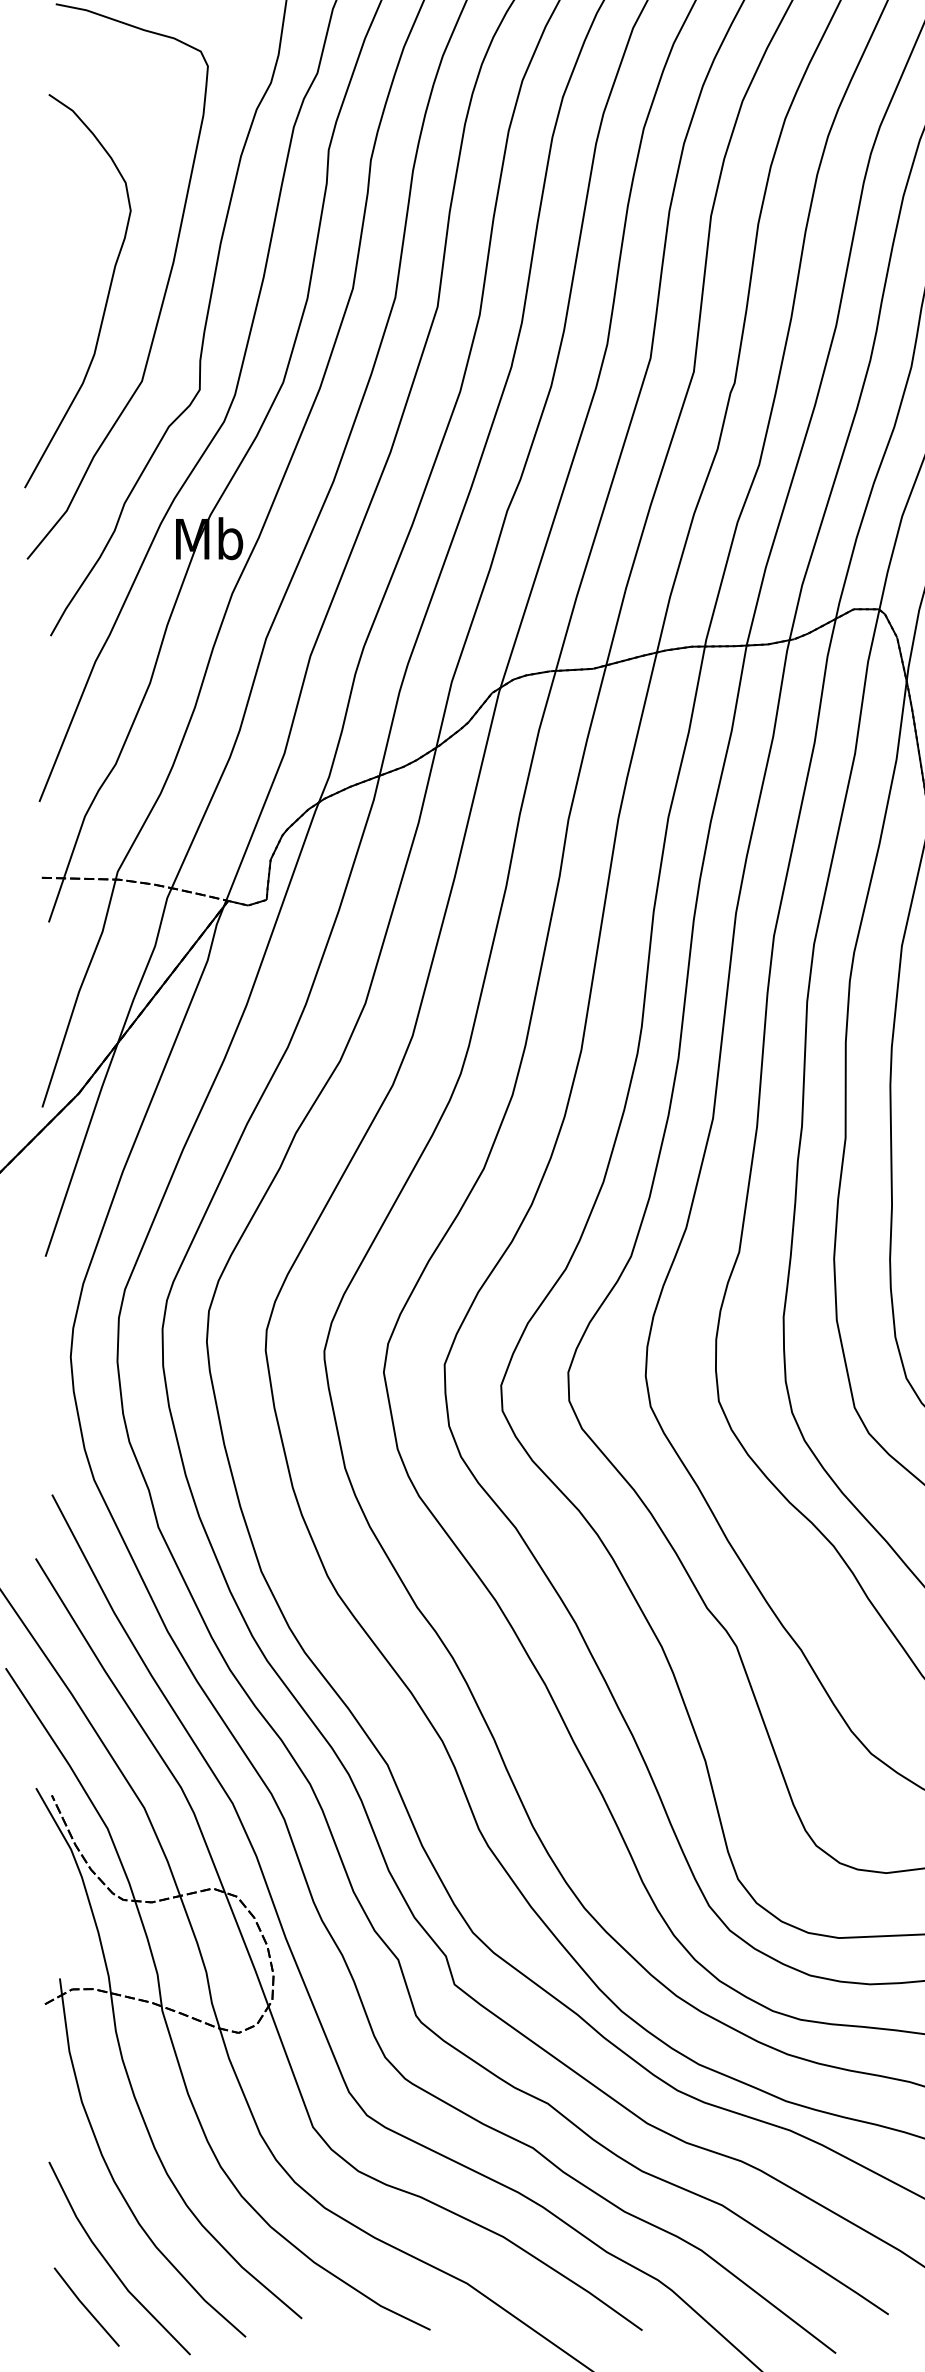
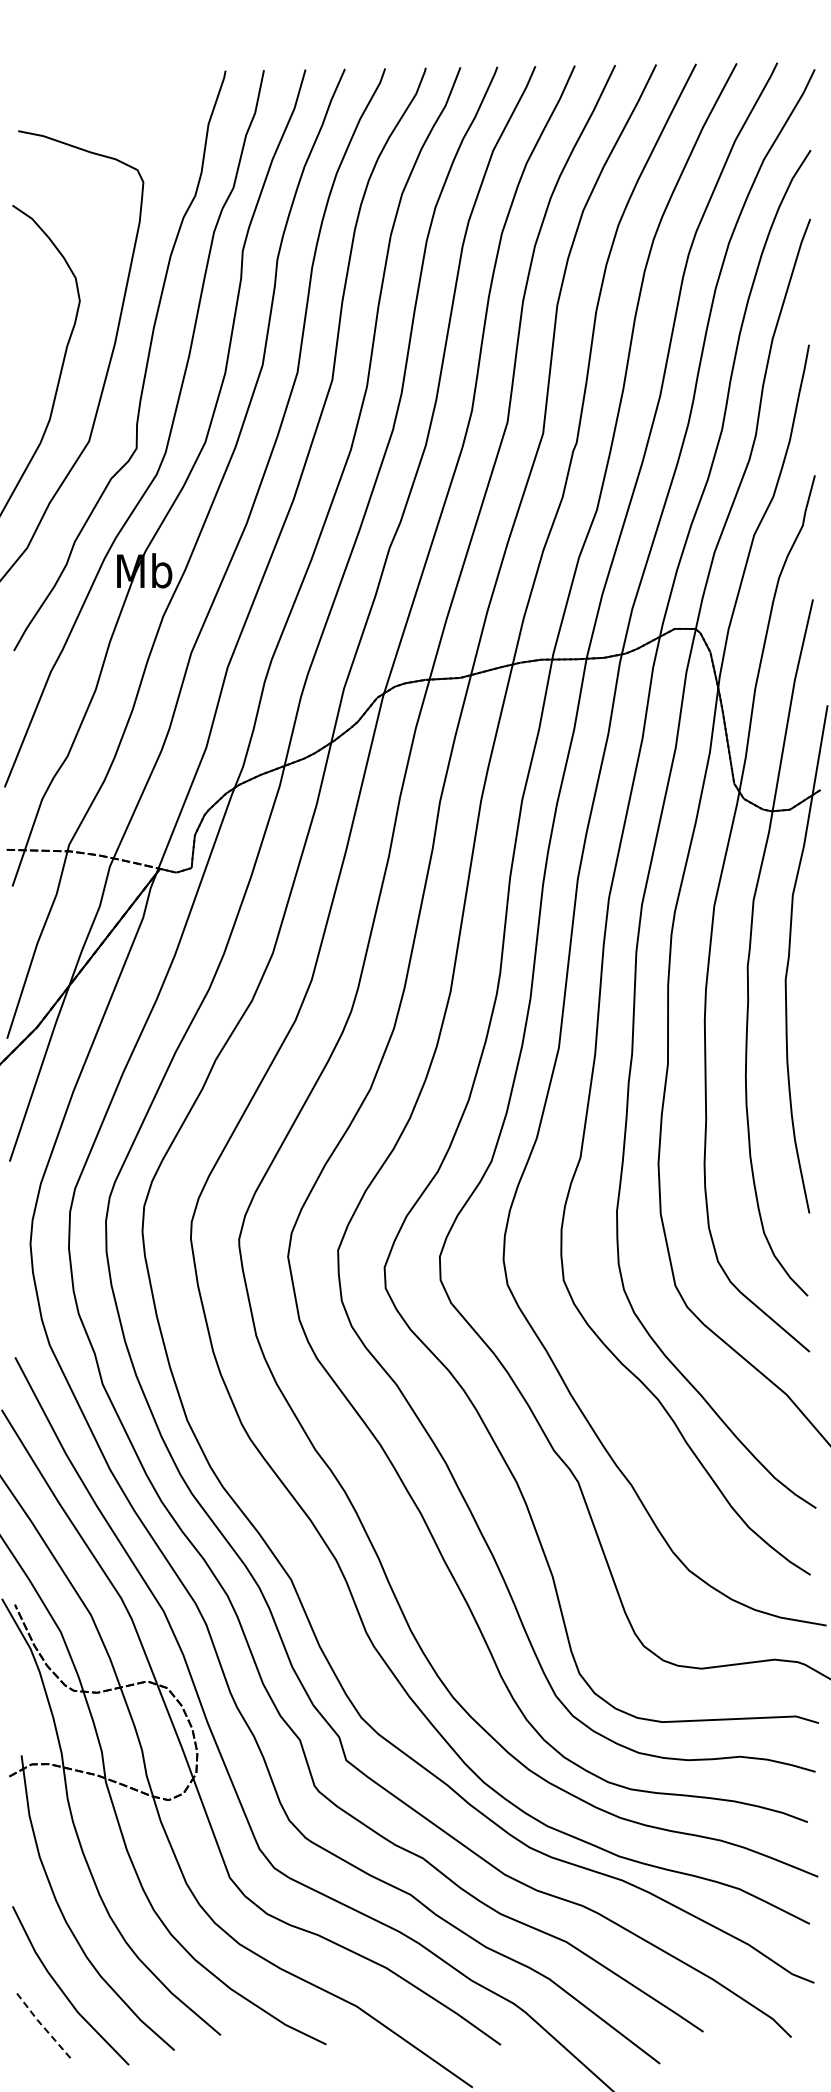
line: (85, 2308) -> (42, 2026), solid -> dashed

